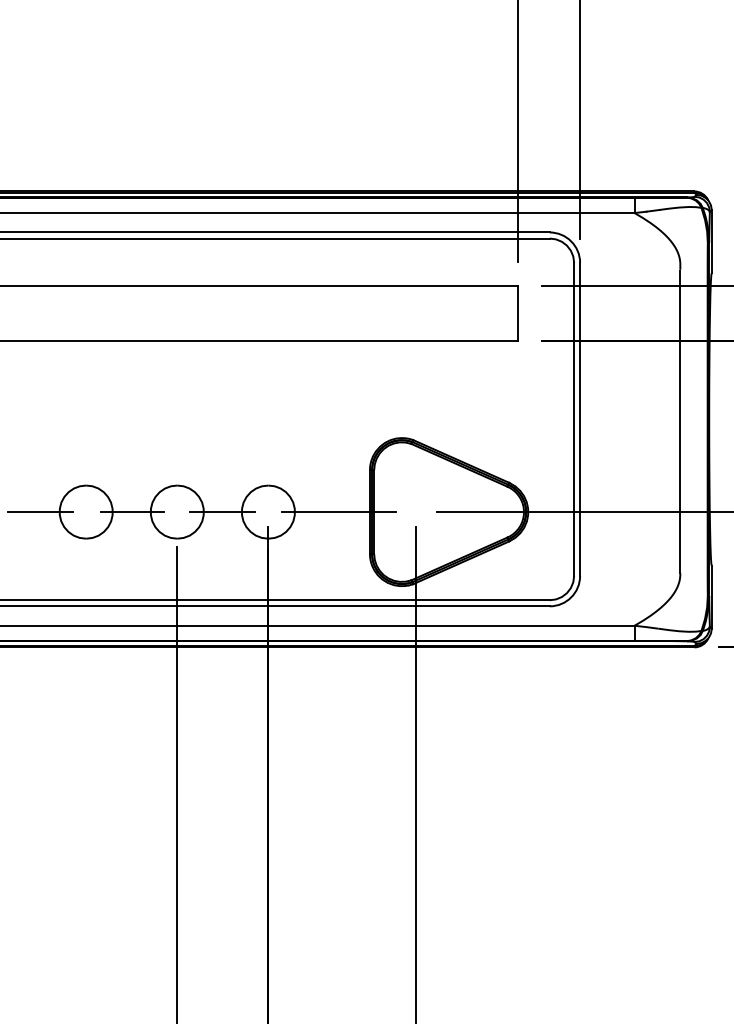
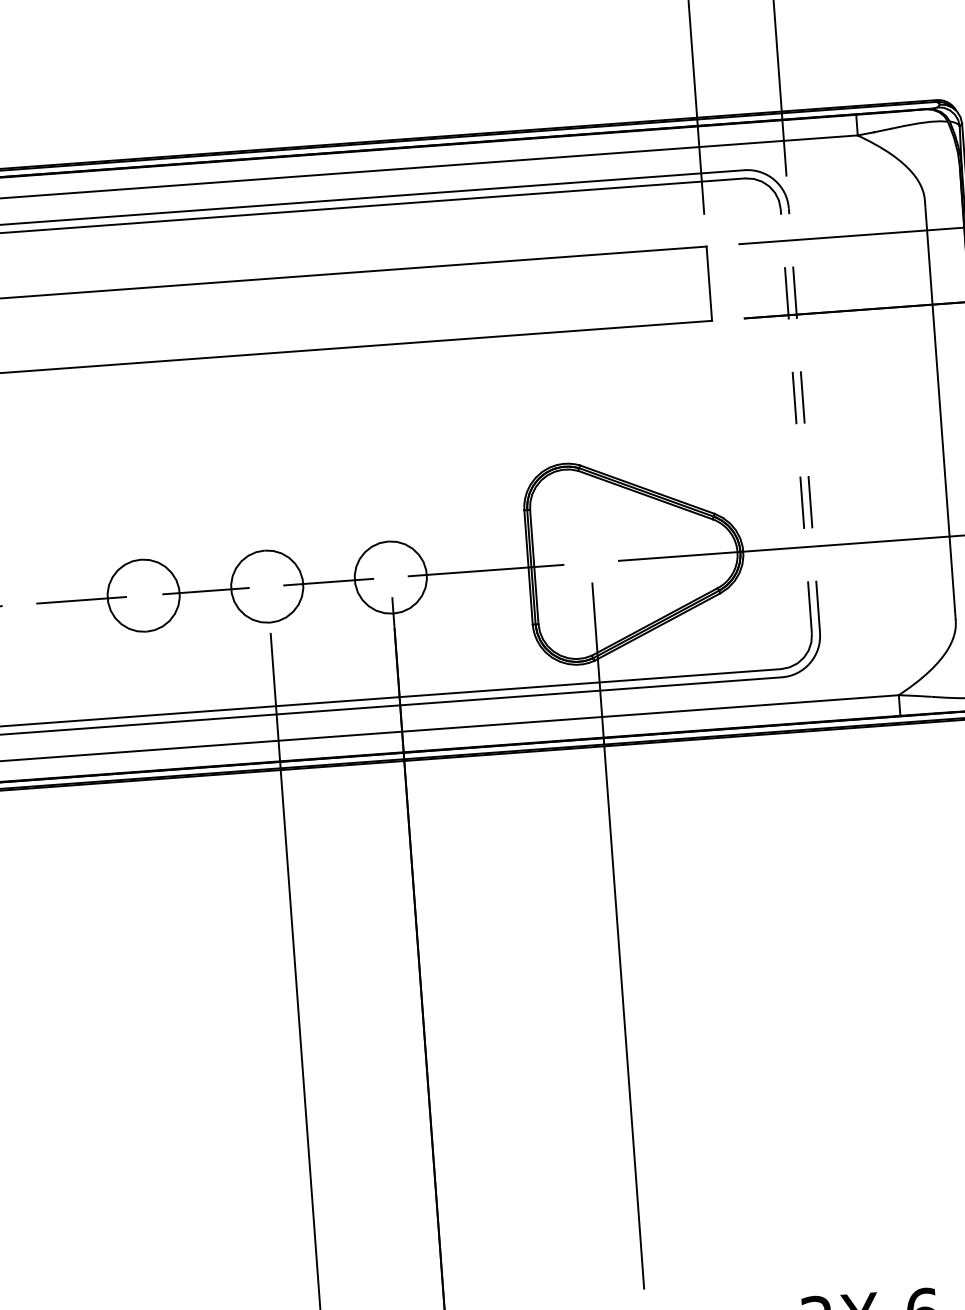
line: (574, 419) -> (796, 421), solid -> dashed
line: (580, 419) -> (804, 420), solid -> dashed

